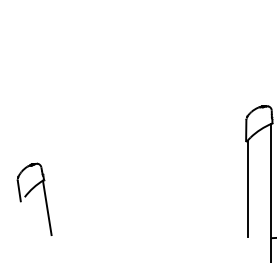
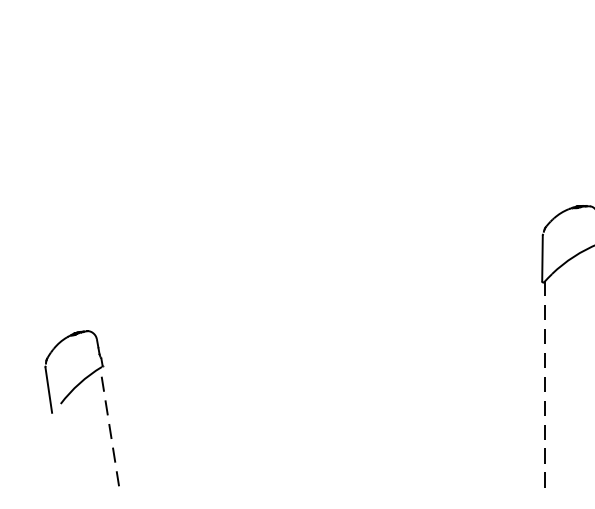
line: (247, 189) -> (545, 387), solid -> dashed
line: (47, 207) -> (110, 426), solid -> dashed

